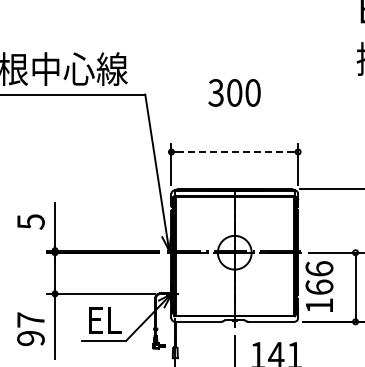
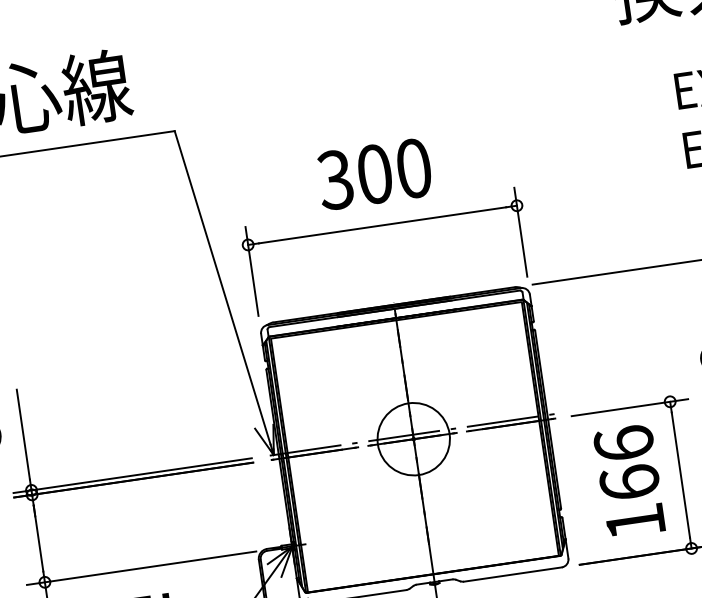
text: (234, 92) -> (374, 173), moved
line: (235, 152) -> (384, 226), dashed -> solid
text: (319, 286) -> (629, 480), moved

